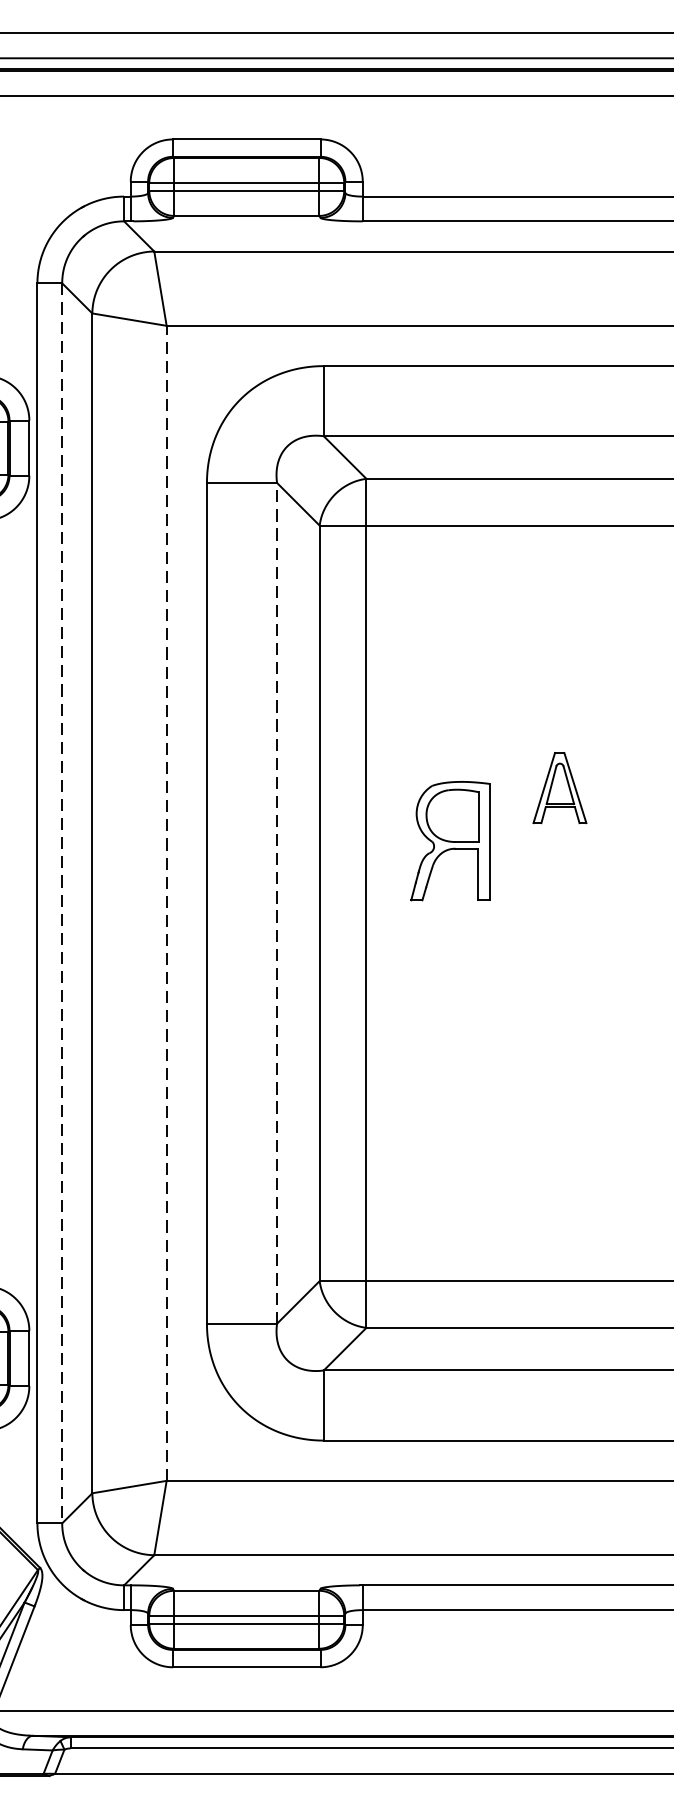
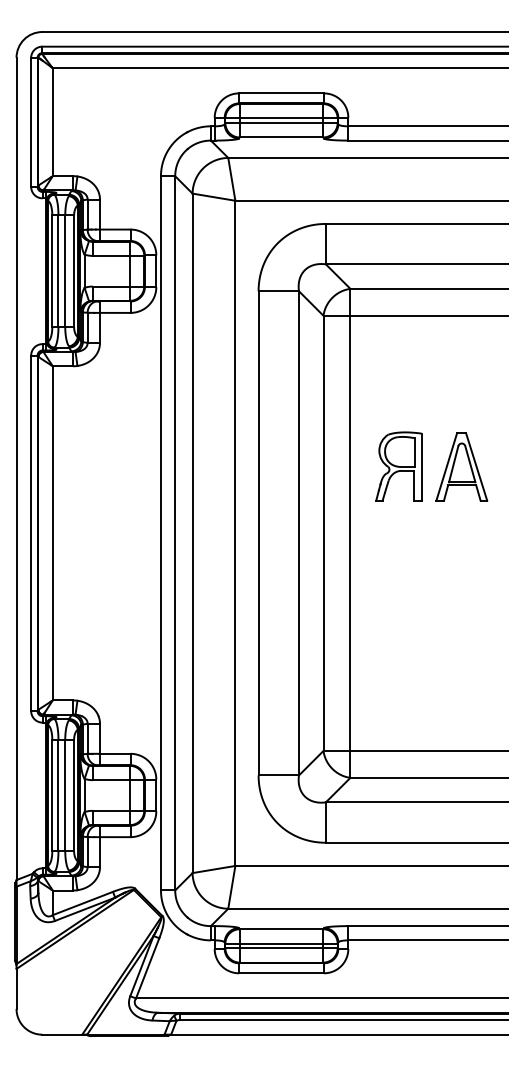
part: (559, 787) -> (461, 466), size x1.67
part: (449, 841) -> (398, 466), moved
line: (276, 901) -> (298, 532), dashed -> solid
line: (62, 903) -> (175, 533), dashed -> solid
line: (166, 903) -> (235, 533), dashed -> solid

